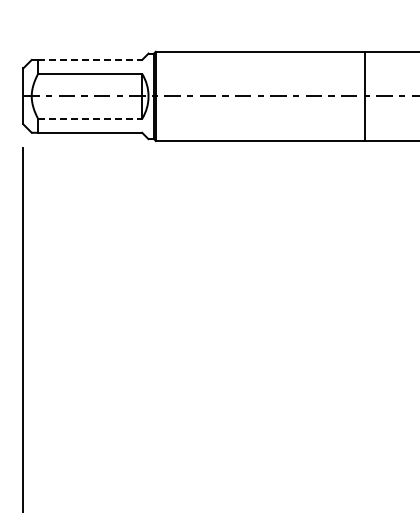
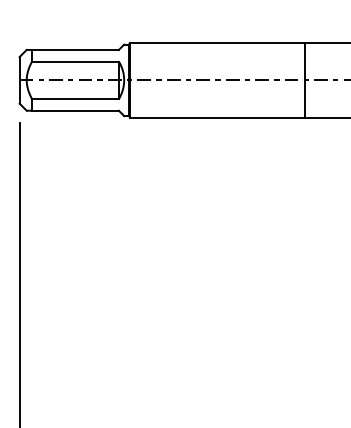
line: (90, 59) -> (75, 49), dashed -> solid
line: (90, 118) -> (75, 98), dashed -> solid

